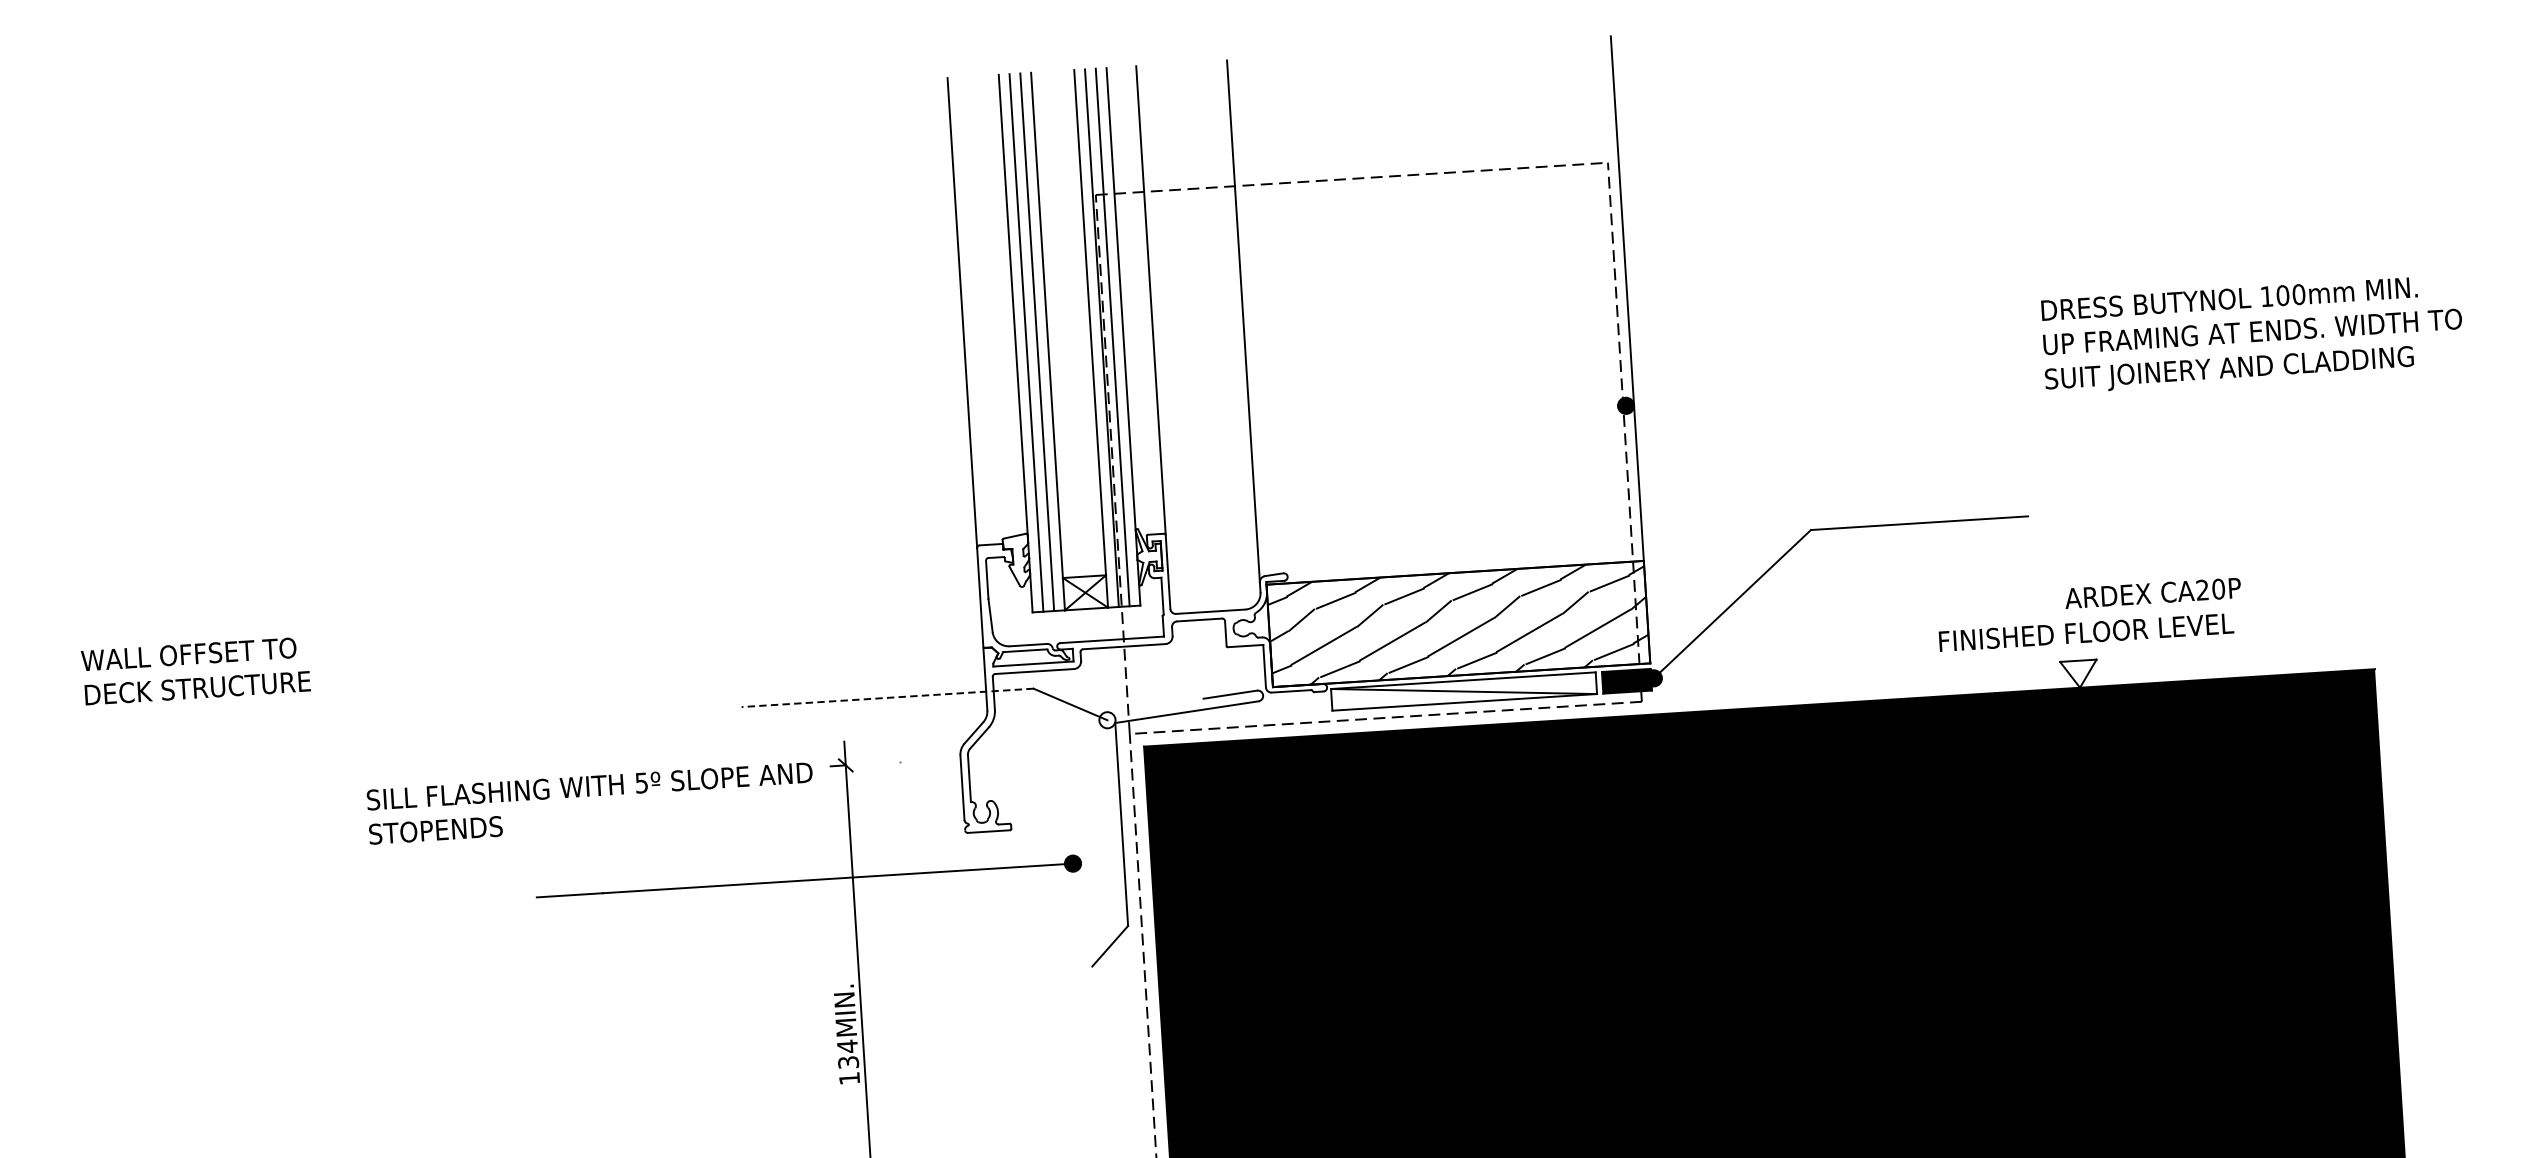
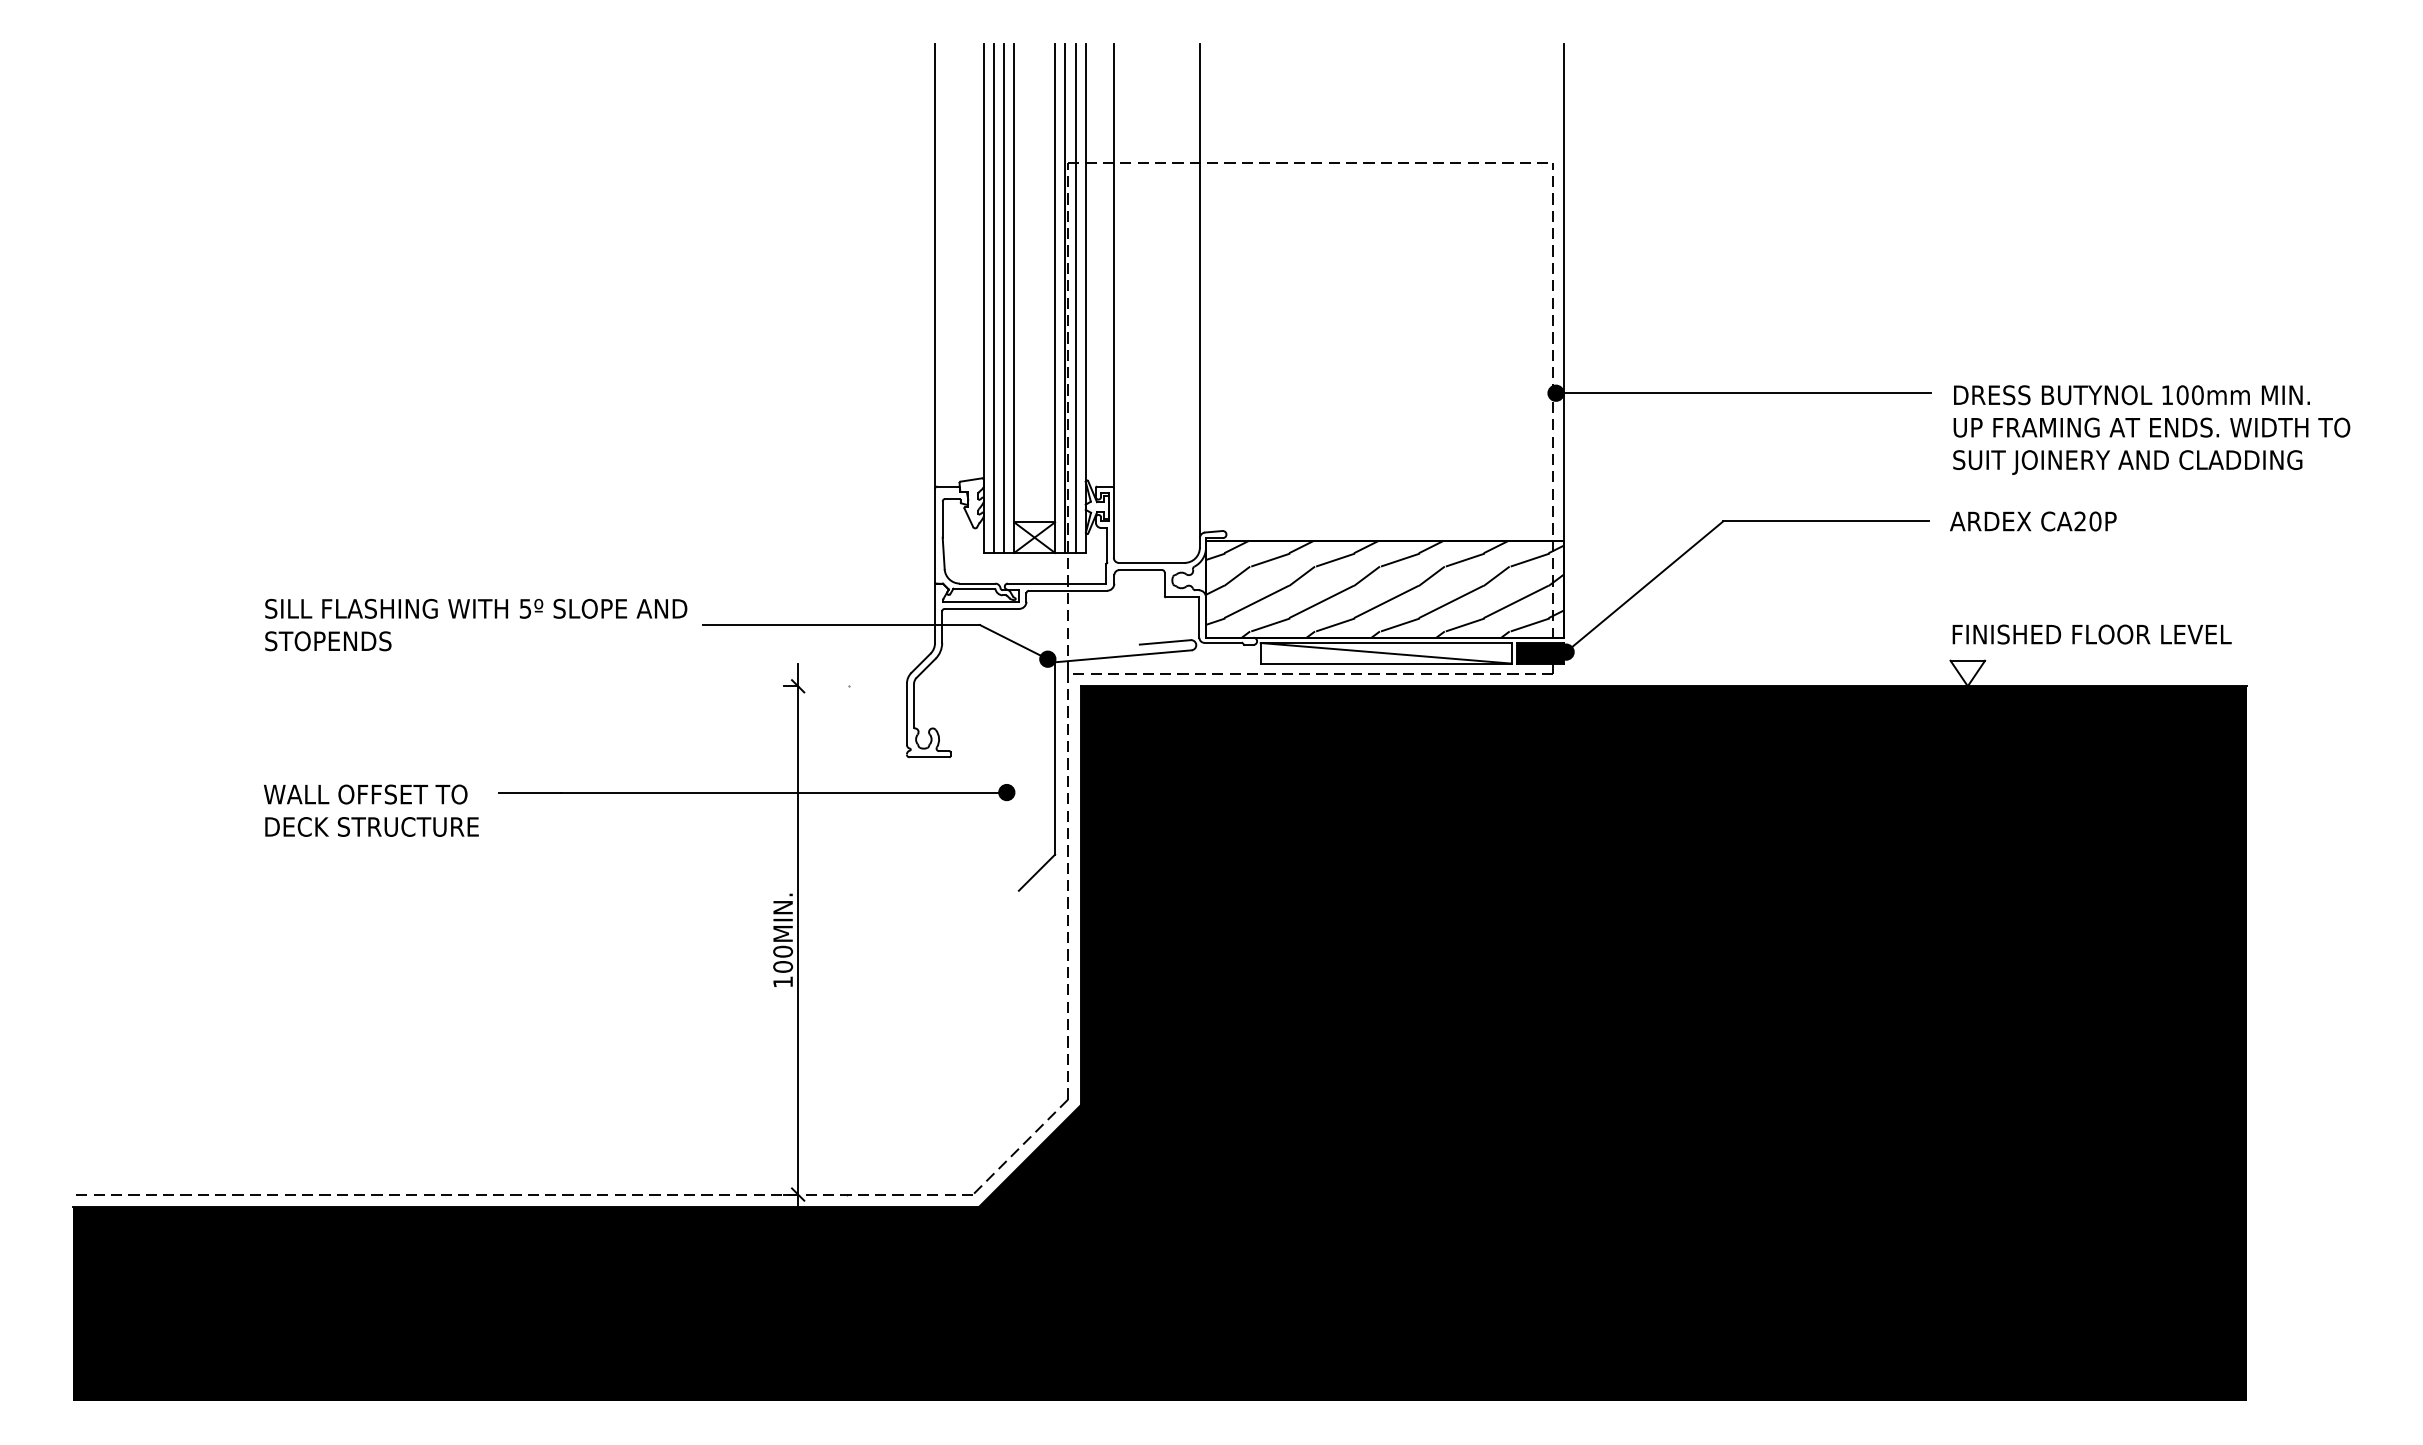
text: (2252, 333) -> (2151, 429), moved
line: (1823, 393) -> (1743, 393), added
text: (2153, 593) -> (2033, 521), moved
text: (2085, 632) -> (2091, 634), moved
text: (196, 670) -> (371, 810), moved
line: (887, 698) -> (841, 625), dashed -> solid
fill: (1107, 719) -> (1047, 658), added
text: (591, 802) -> (476, 624), moved
text: (848, 1053) -> (783, 958), 134MIN. -> 100MIN.

